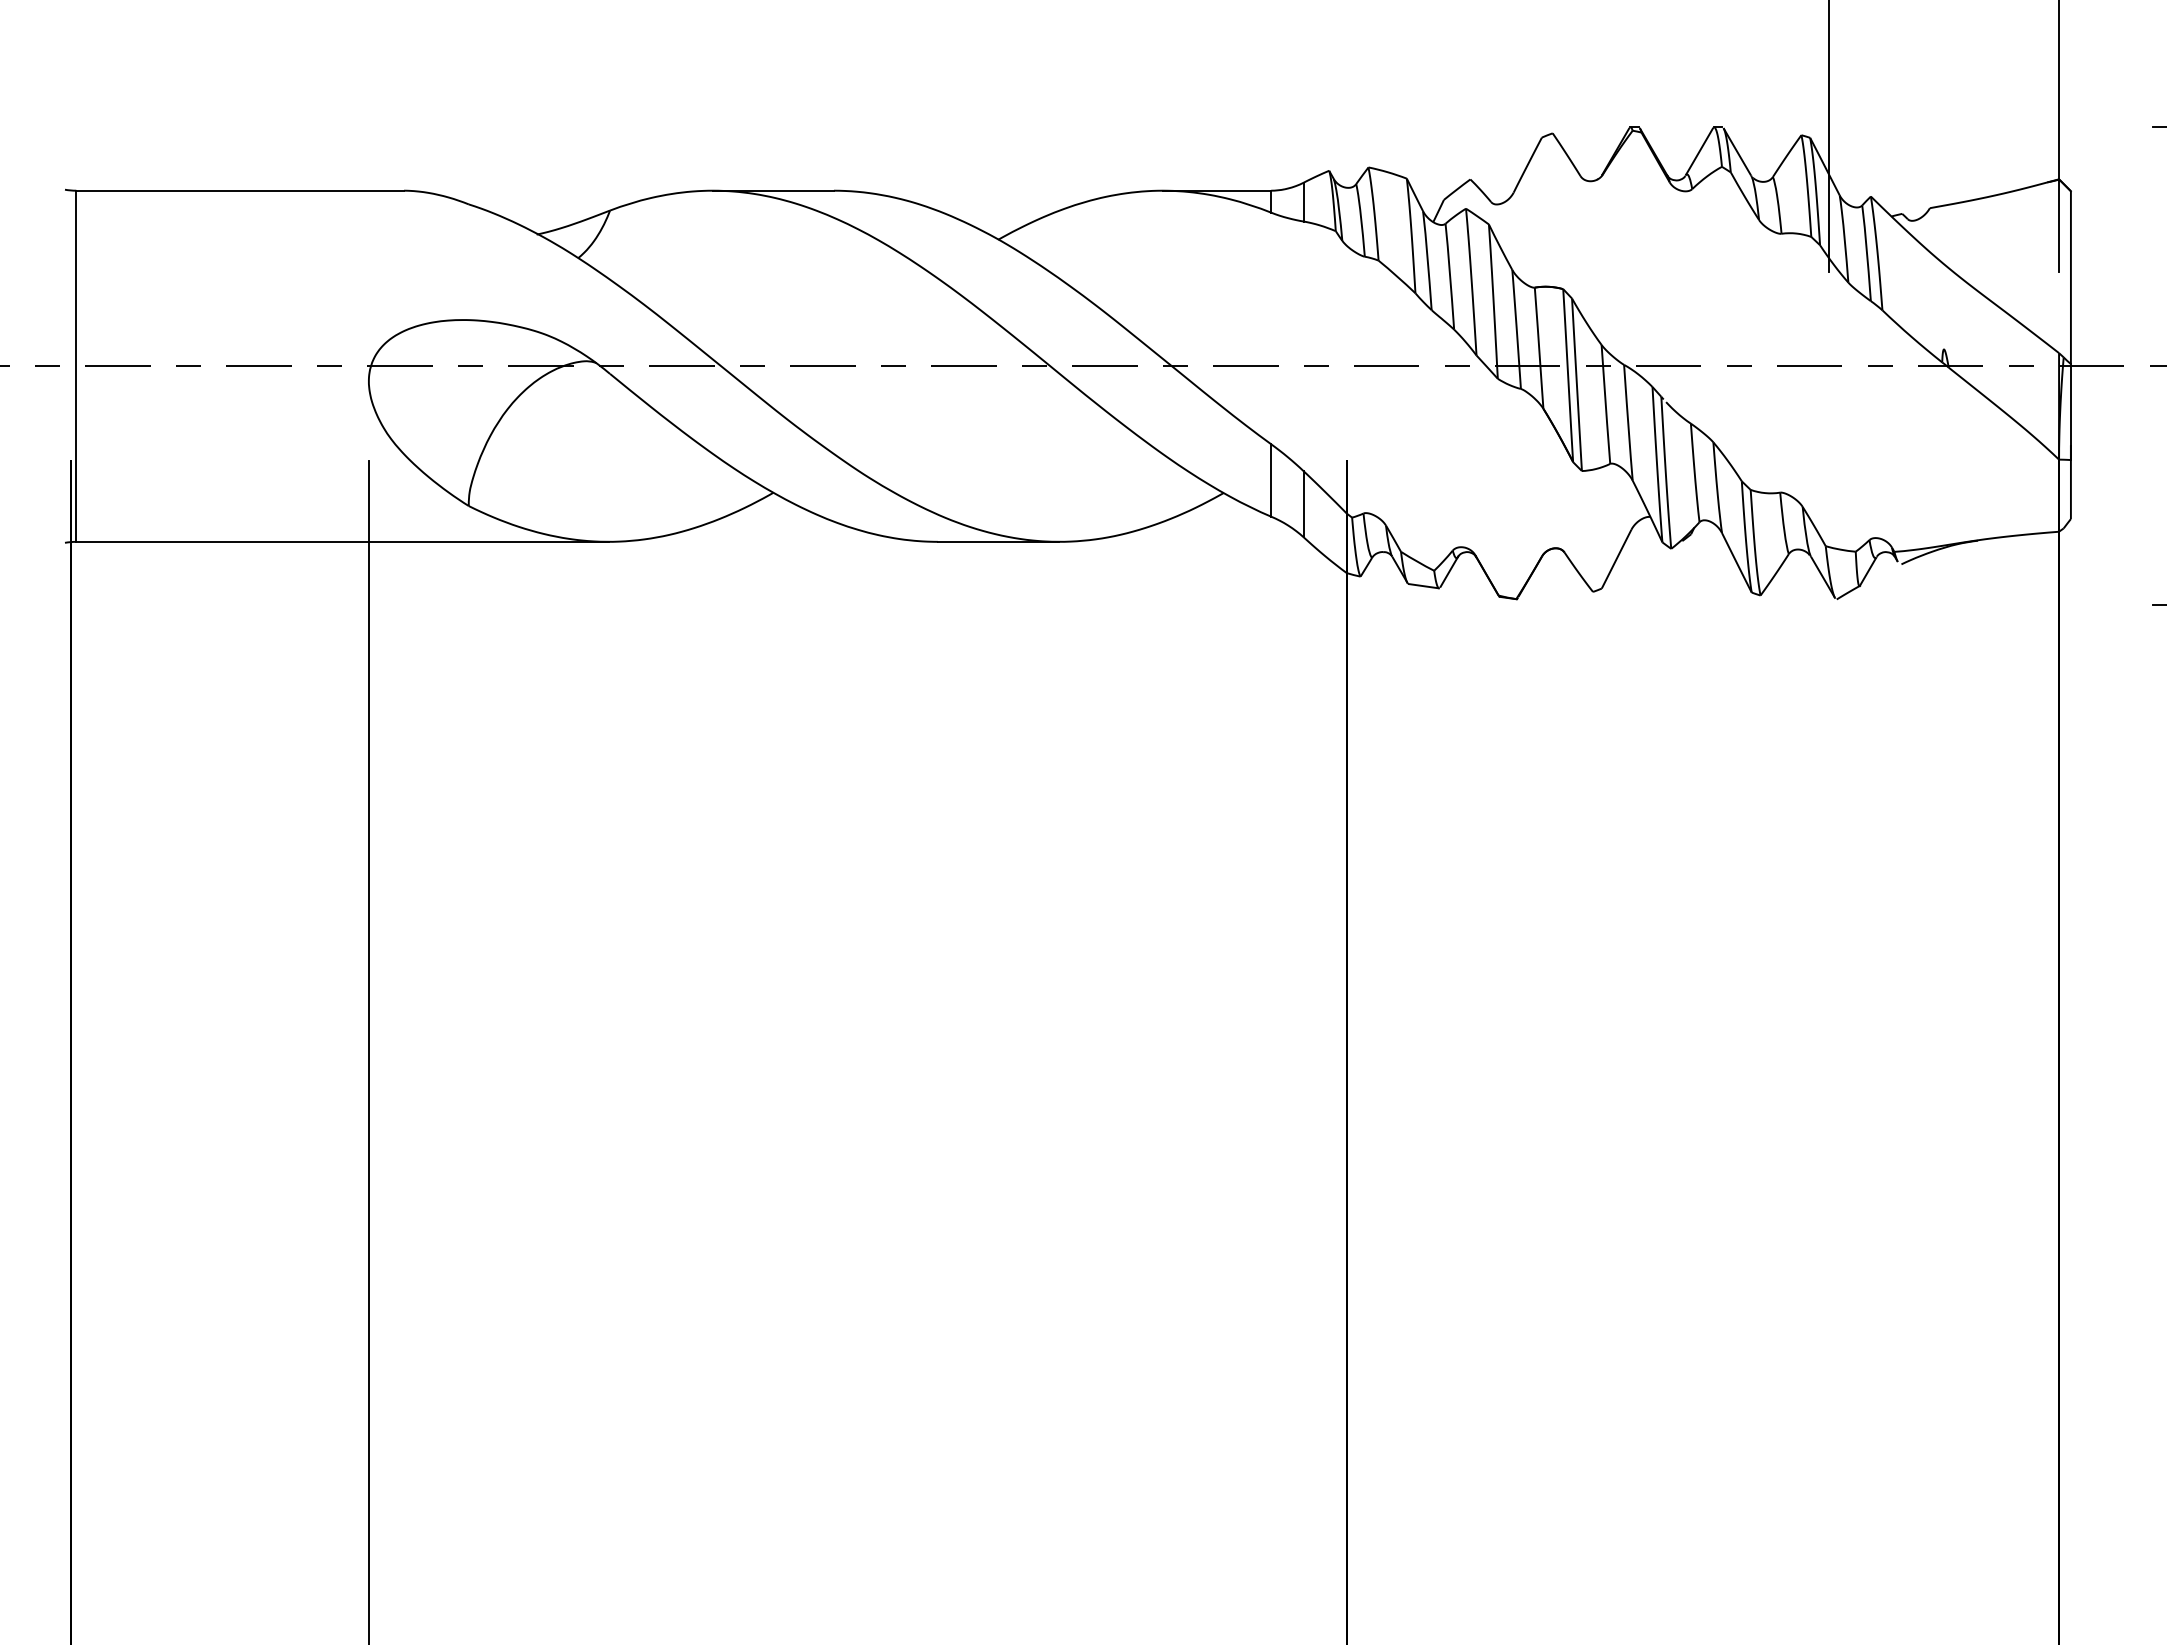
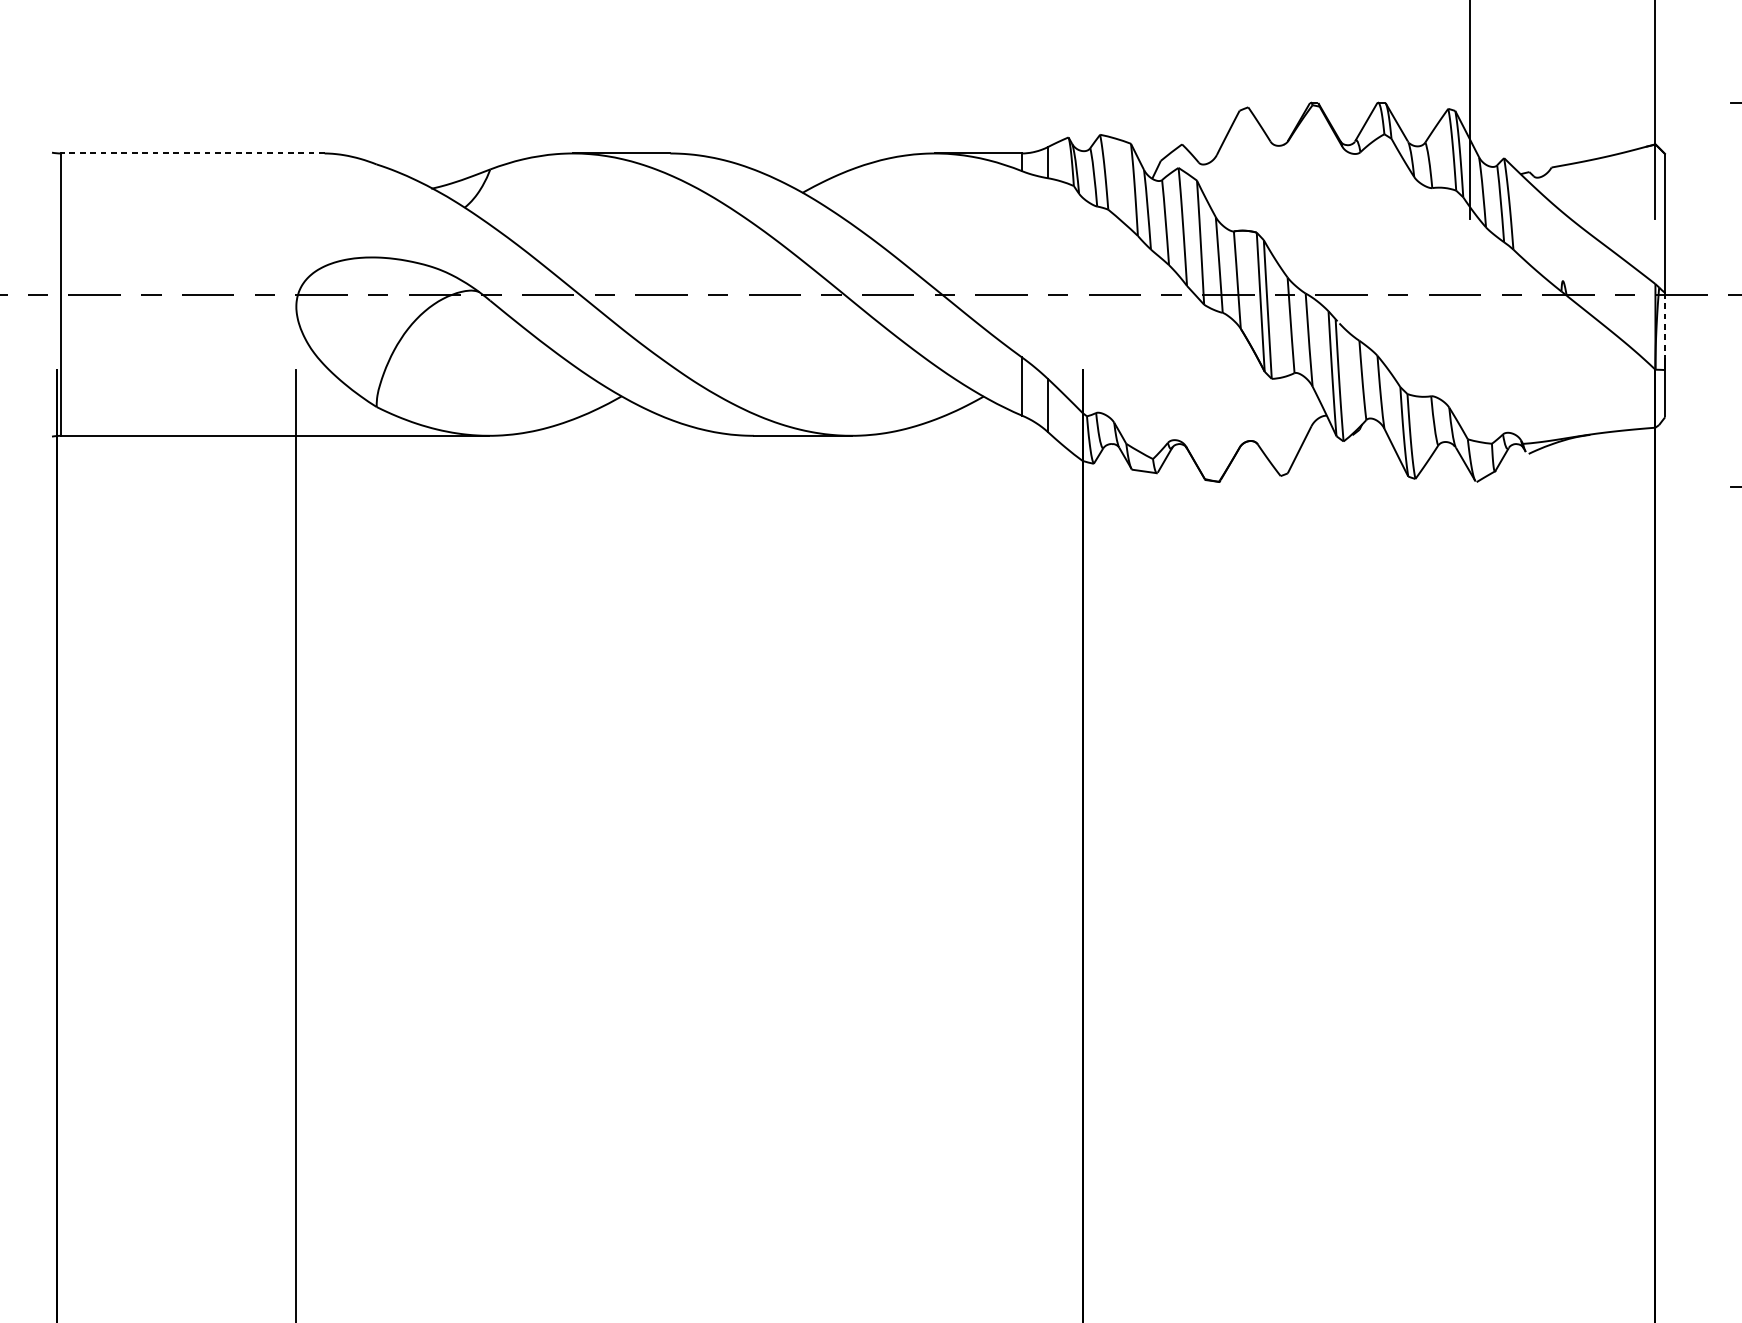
line: (240, 190) -> (193, 153), solid -> dashed
line: (2070, 412) -> (1664, 331), solid -> dashed

